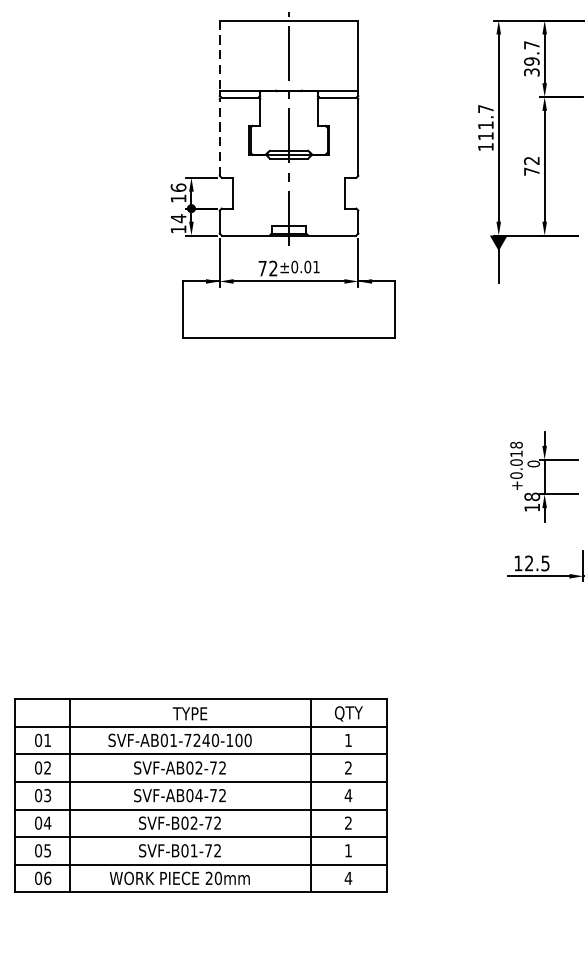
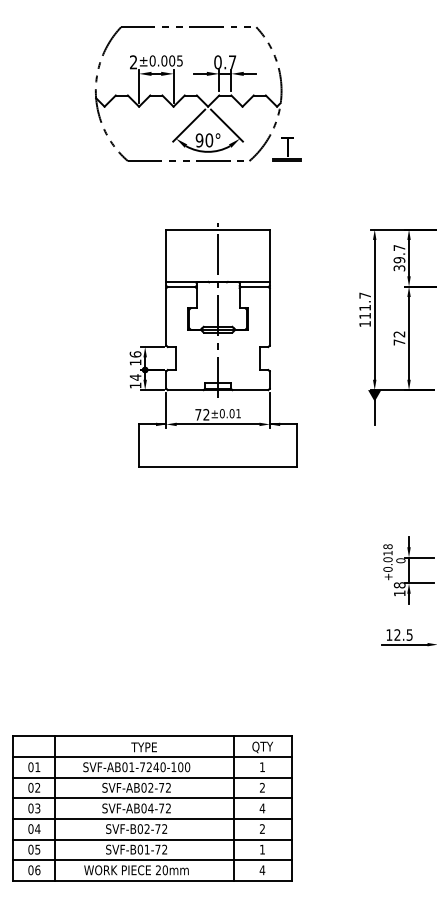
line: (219, 56) -> (166, 256), dashed -> solid
line: (219, 136) -> (166, 316), dashed -> solid

